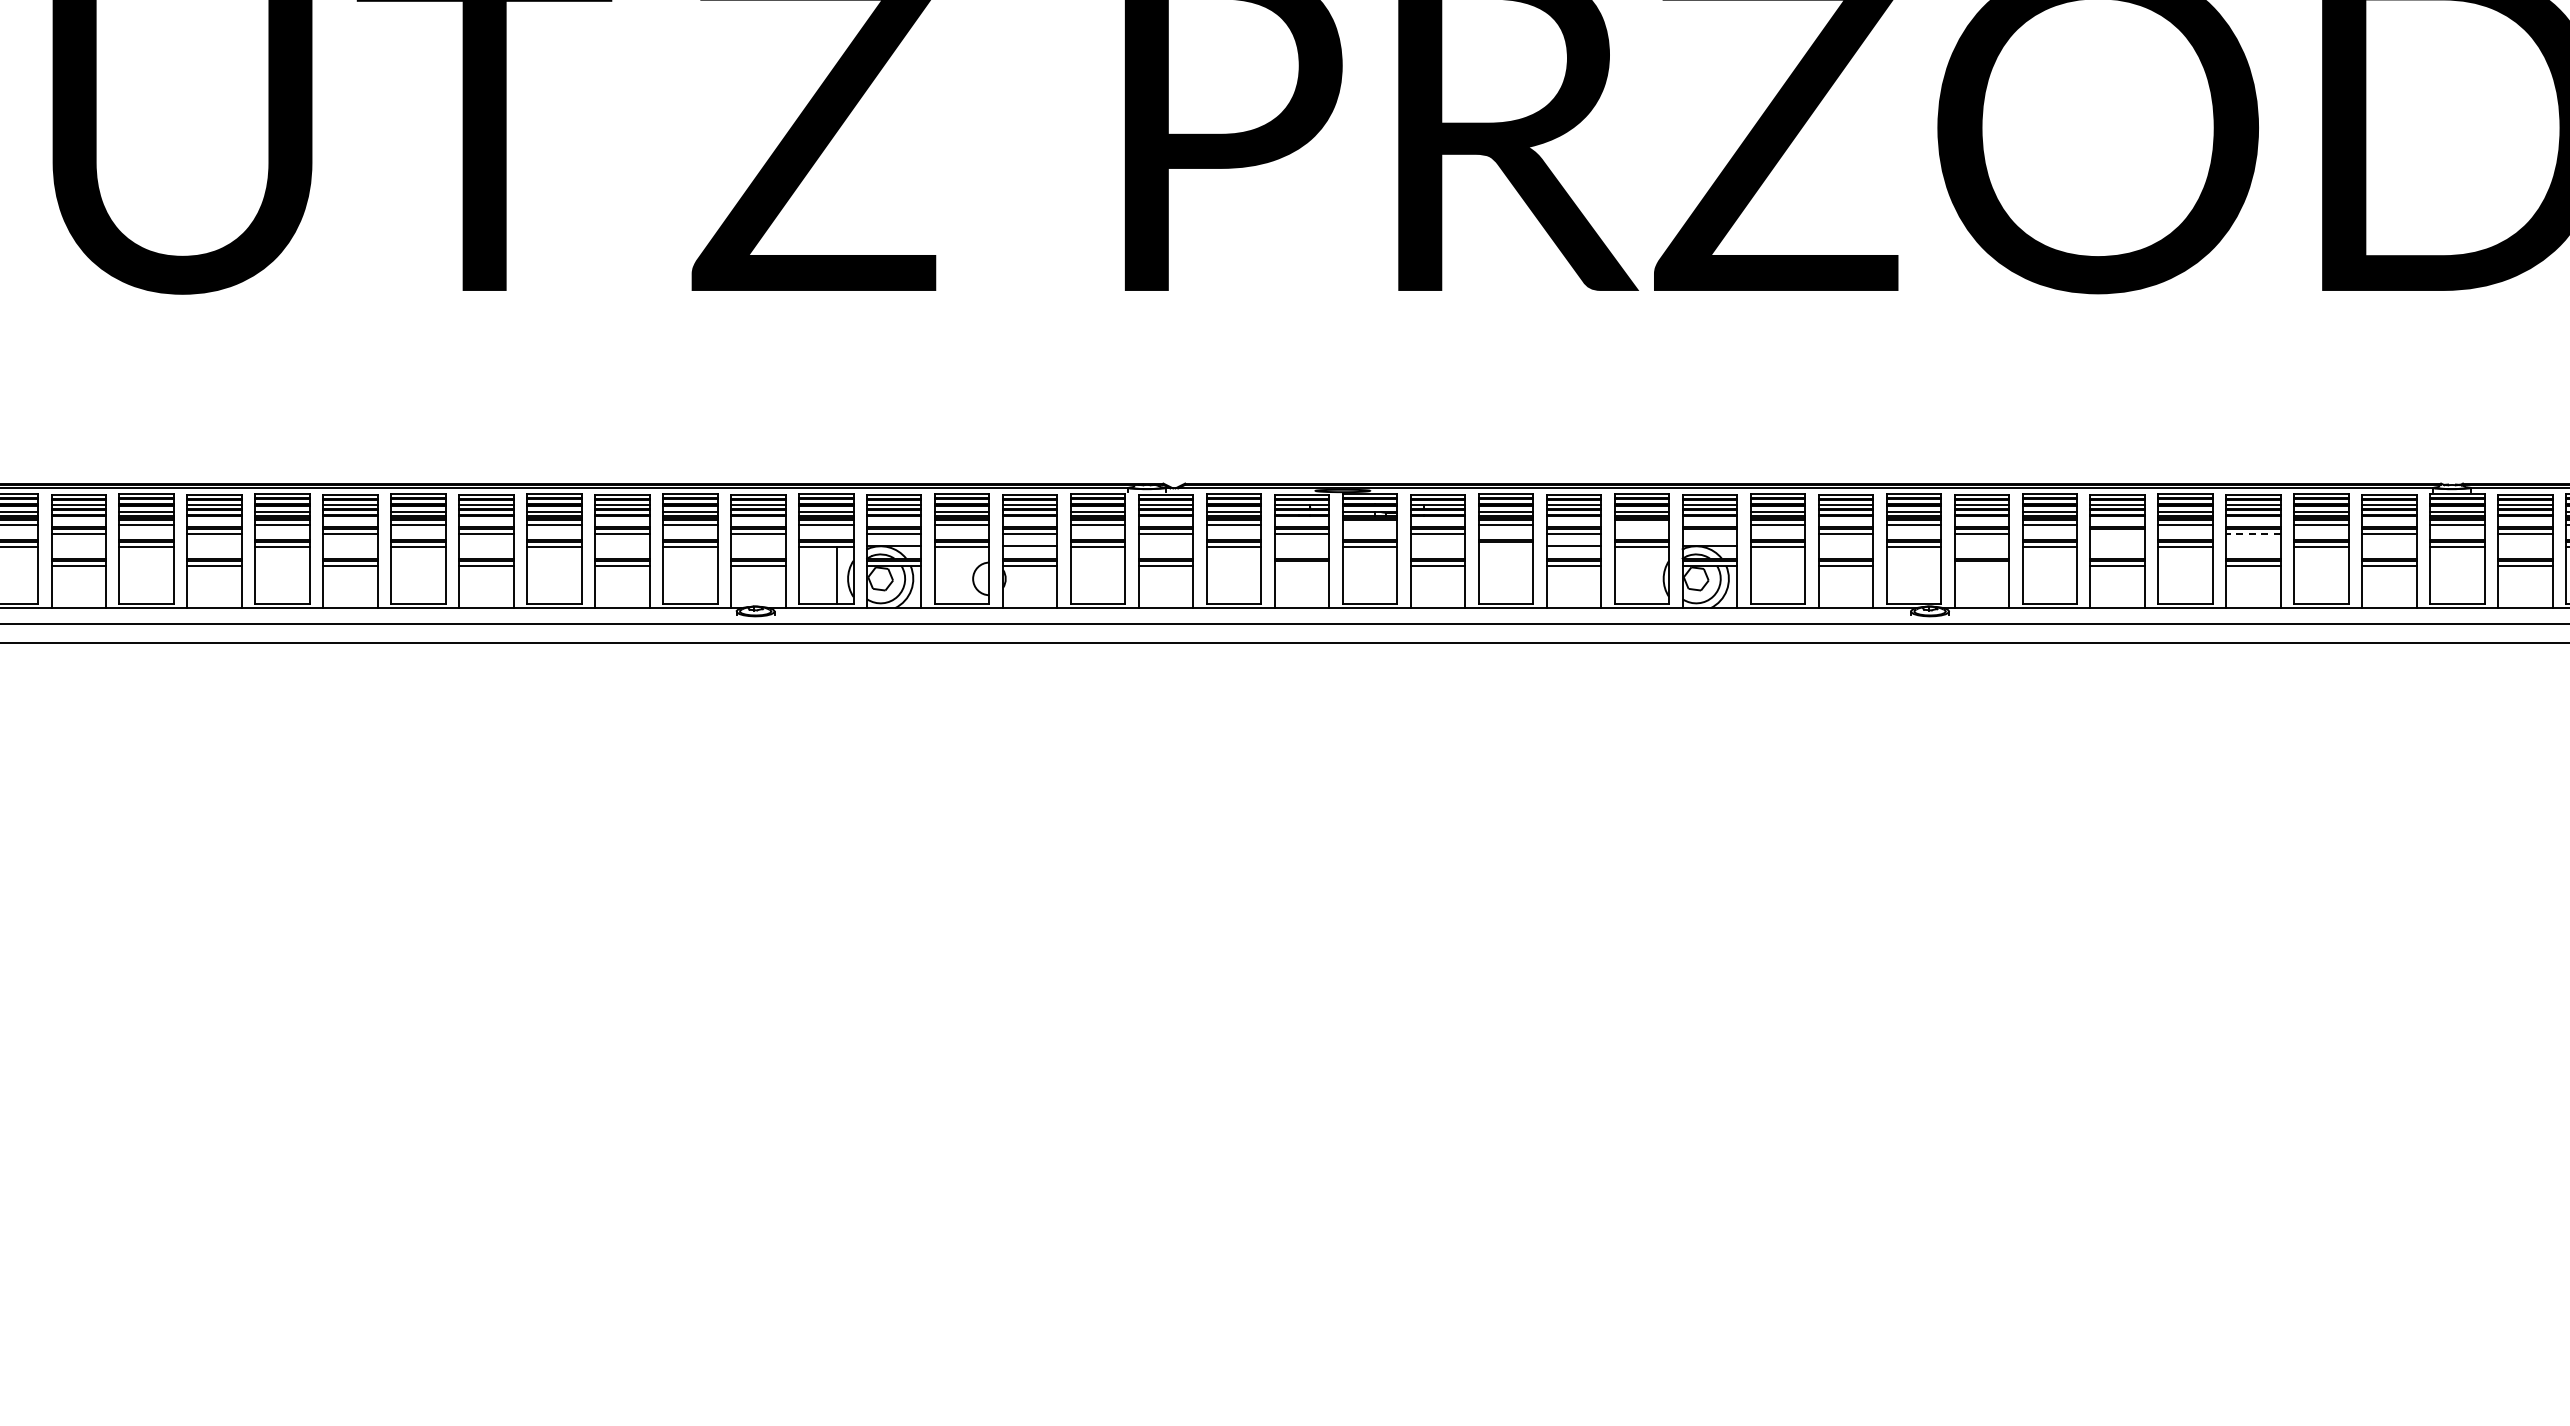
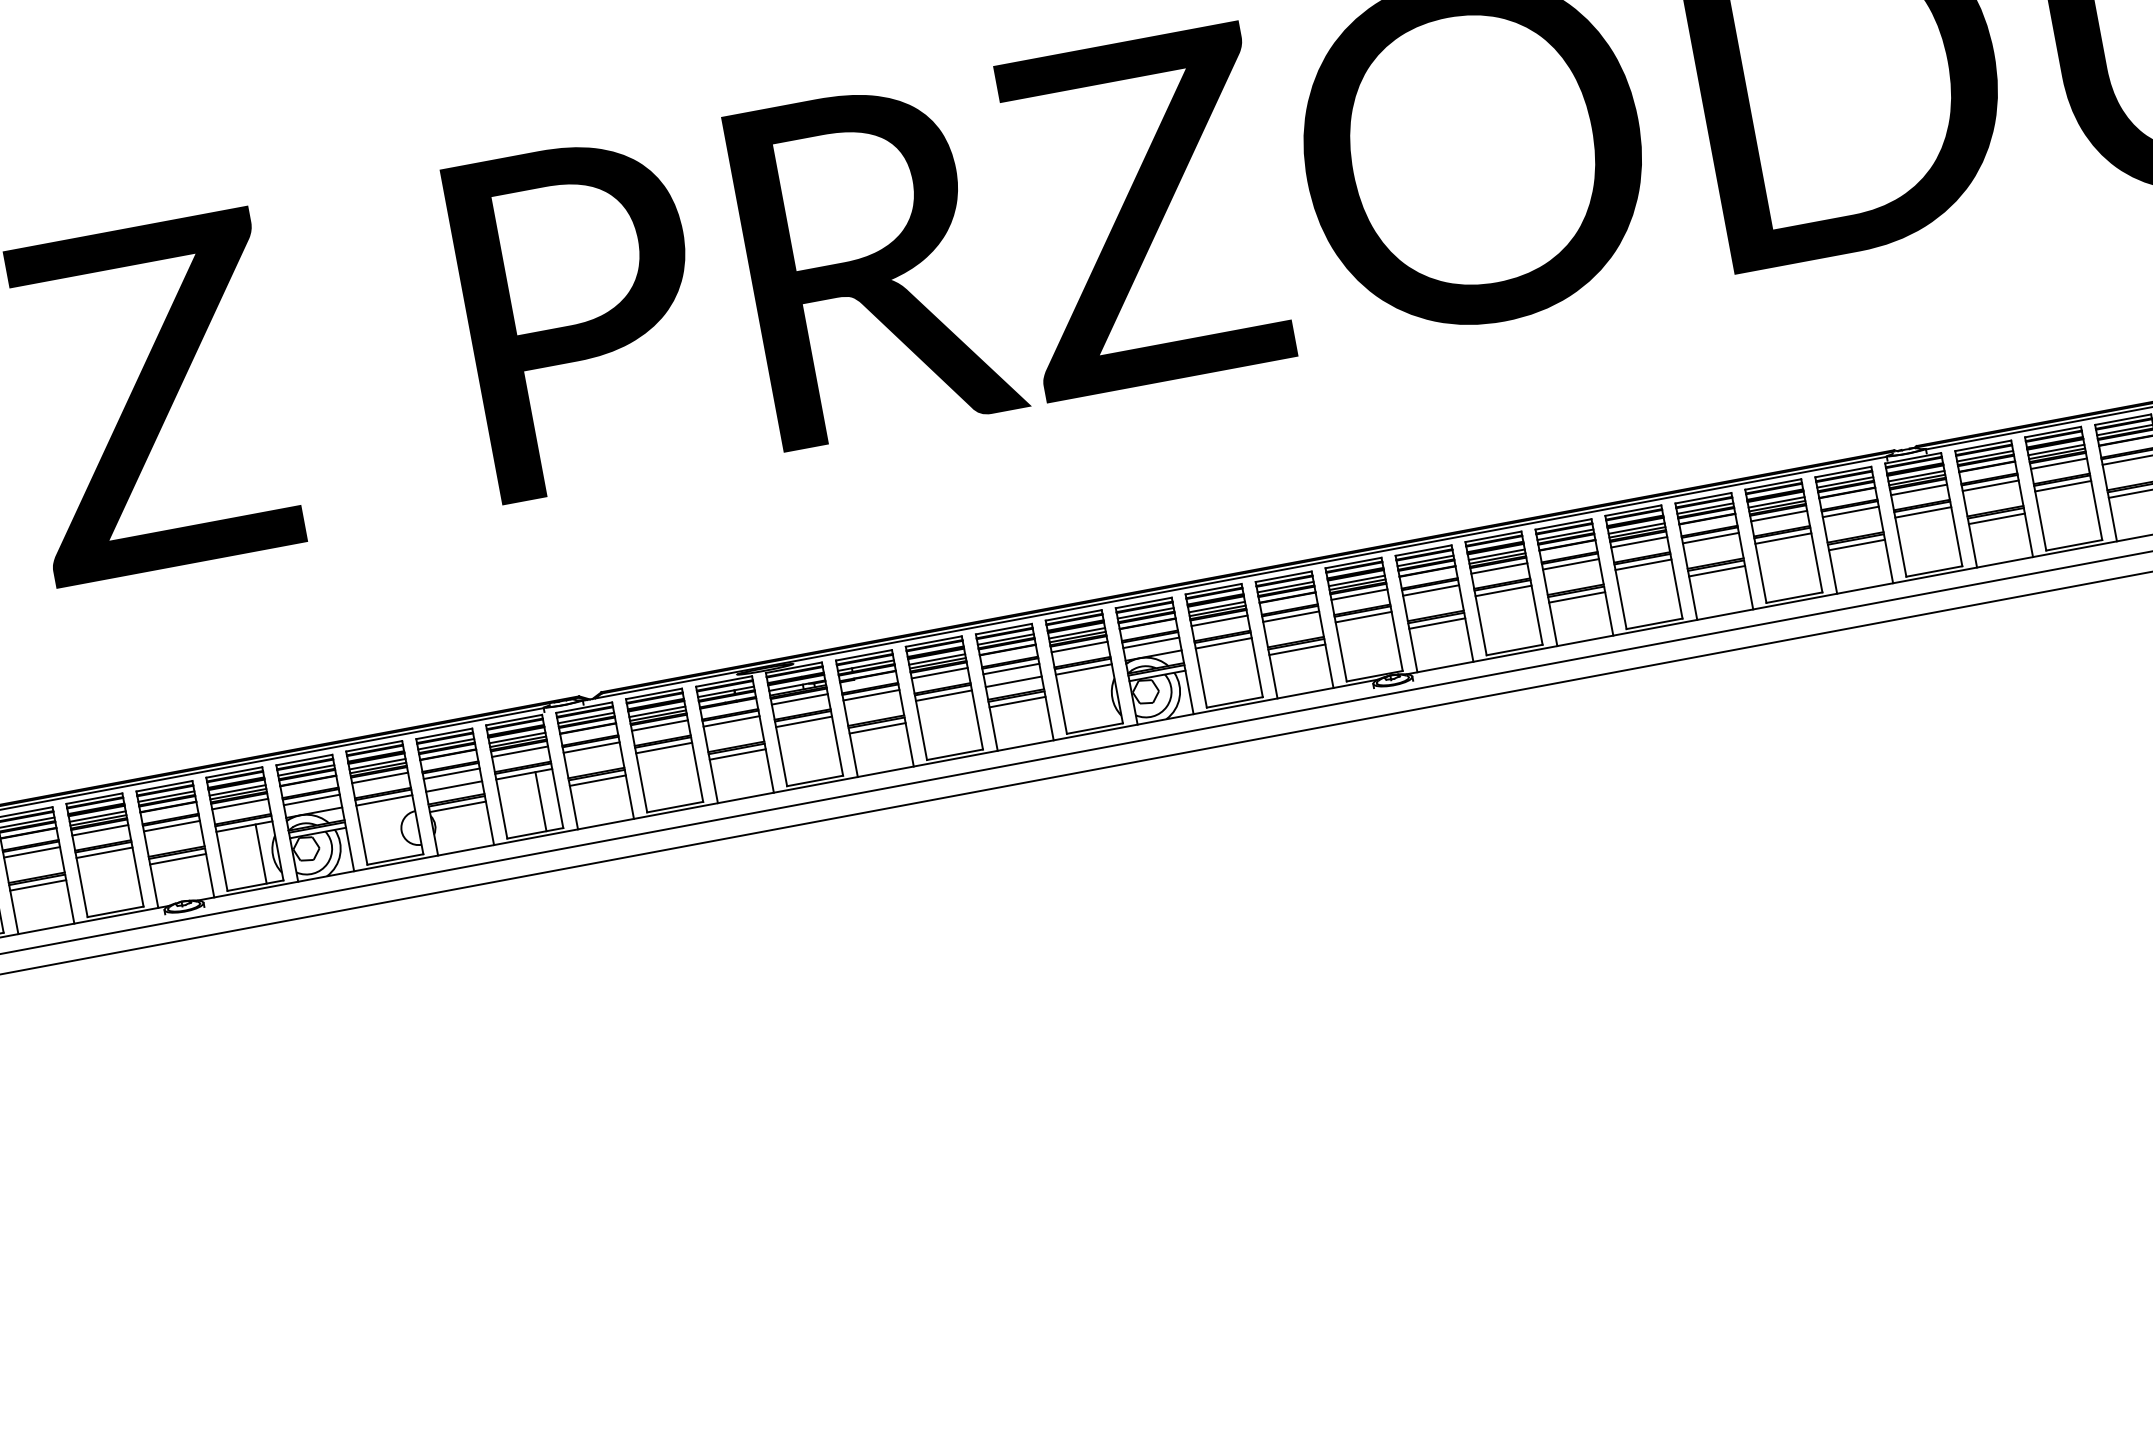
line: (1369, 525) -> (799, 699), added
line: (1641, 525) -> (1079, 647), added
line: (1709, 533) -> (1150, 642), added
line: (2117, 533) -> (1570, 563), added
line: (2253, 533) -> (1710, 537), dashed -> solid
line: (1505, 547) -> (943, 696), added
line: (1301, 566) -> (737, 755), added
line: (1981, 566) -> (1437, 624), added
line: (1109, 575) -> (541, 801), added

